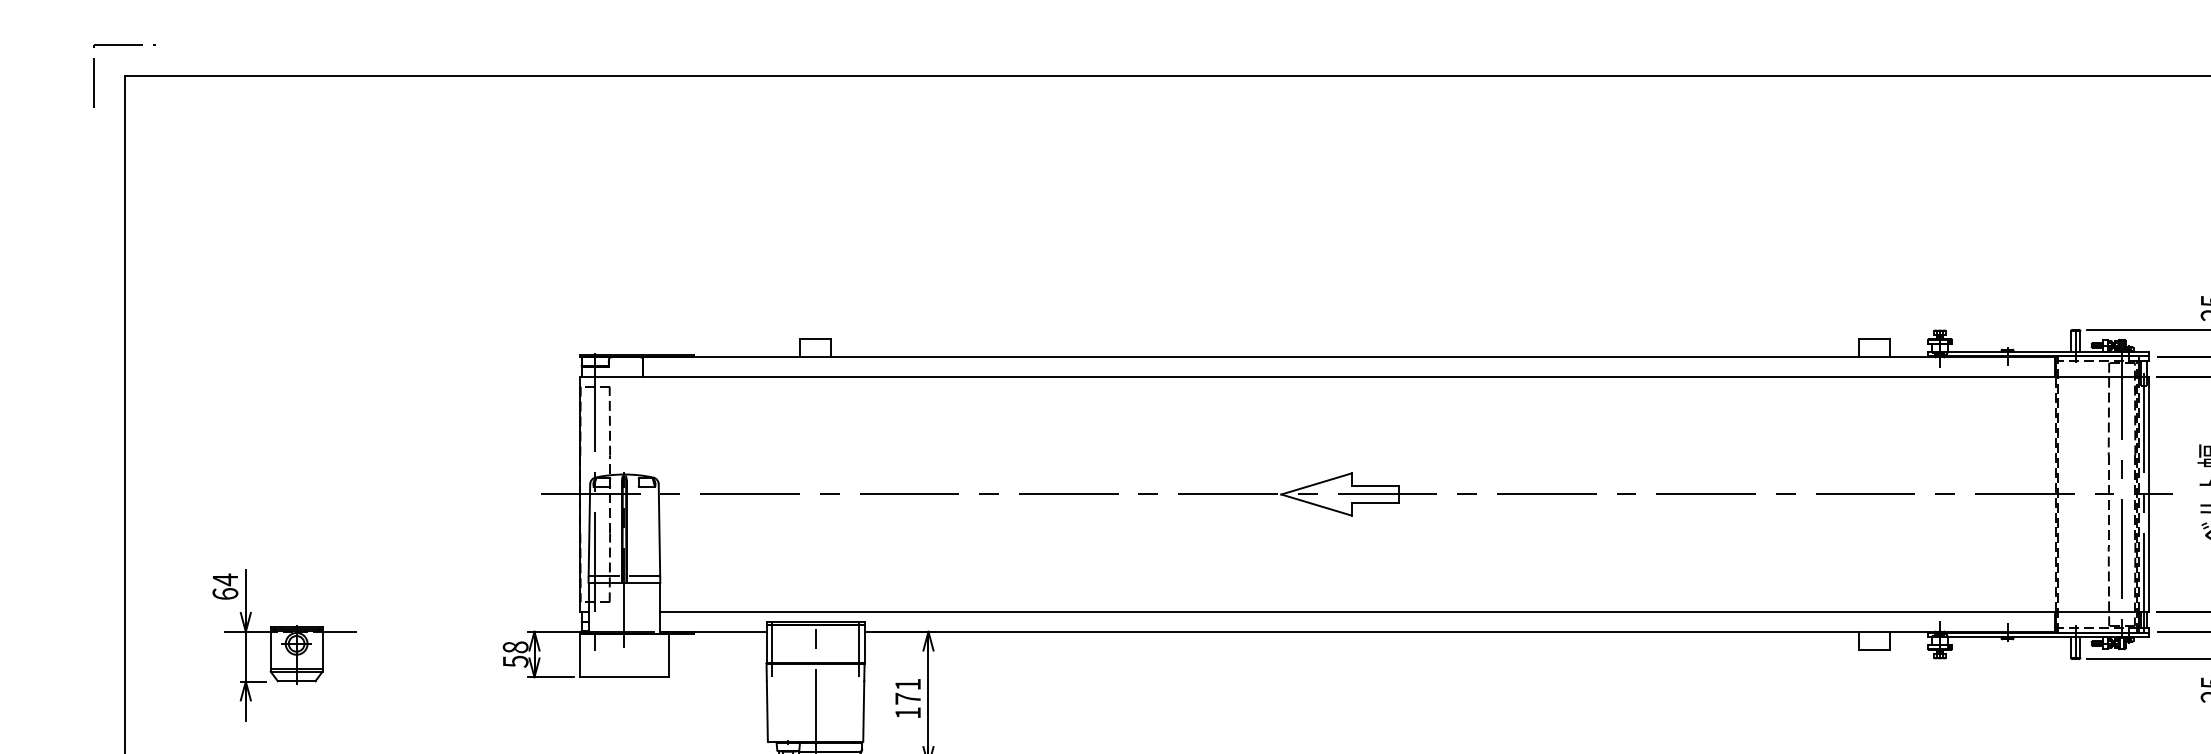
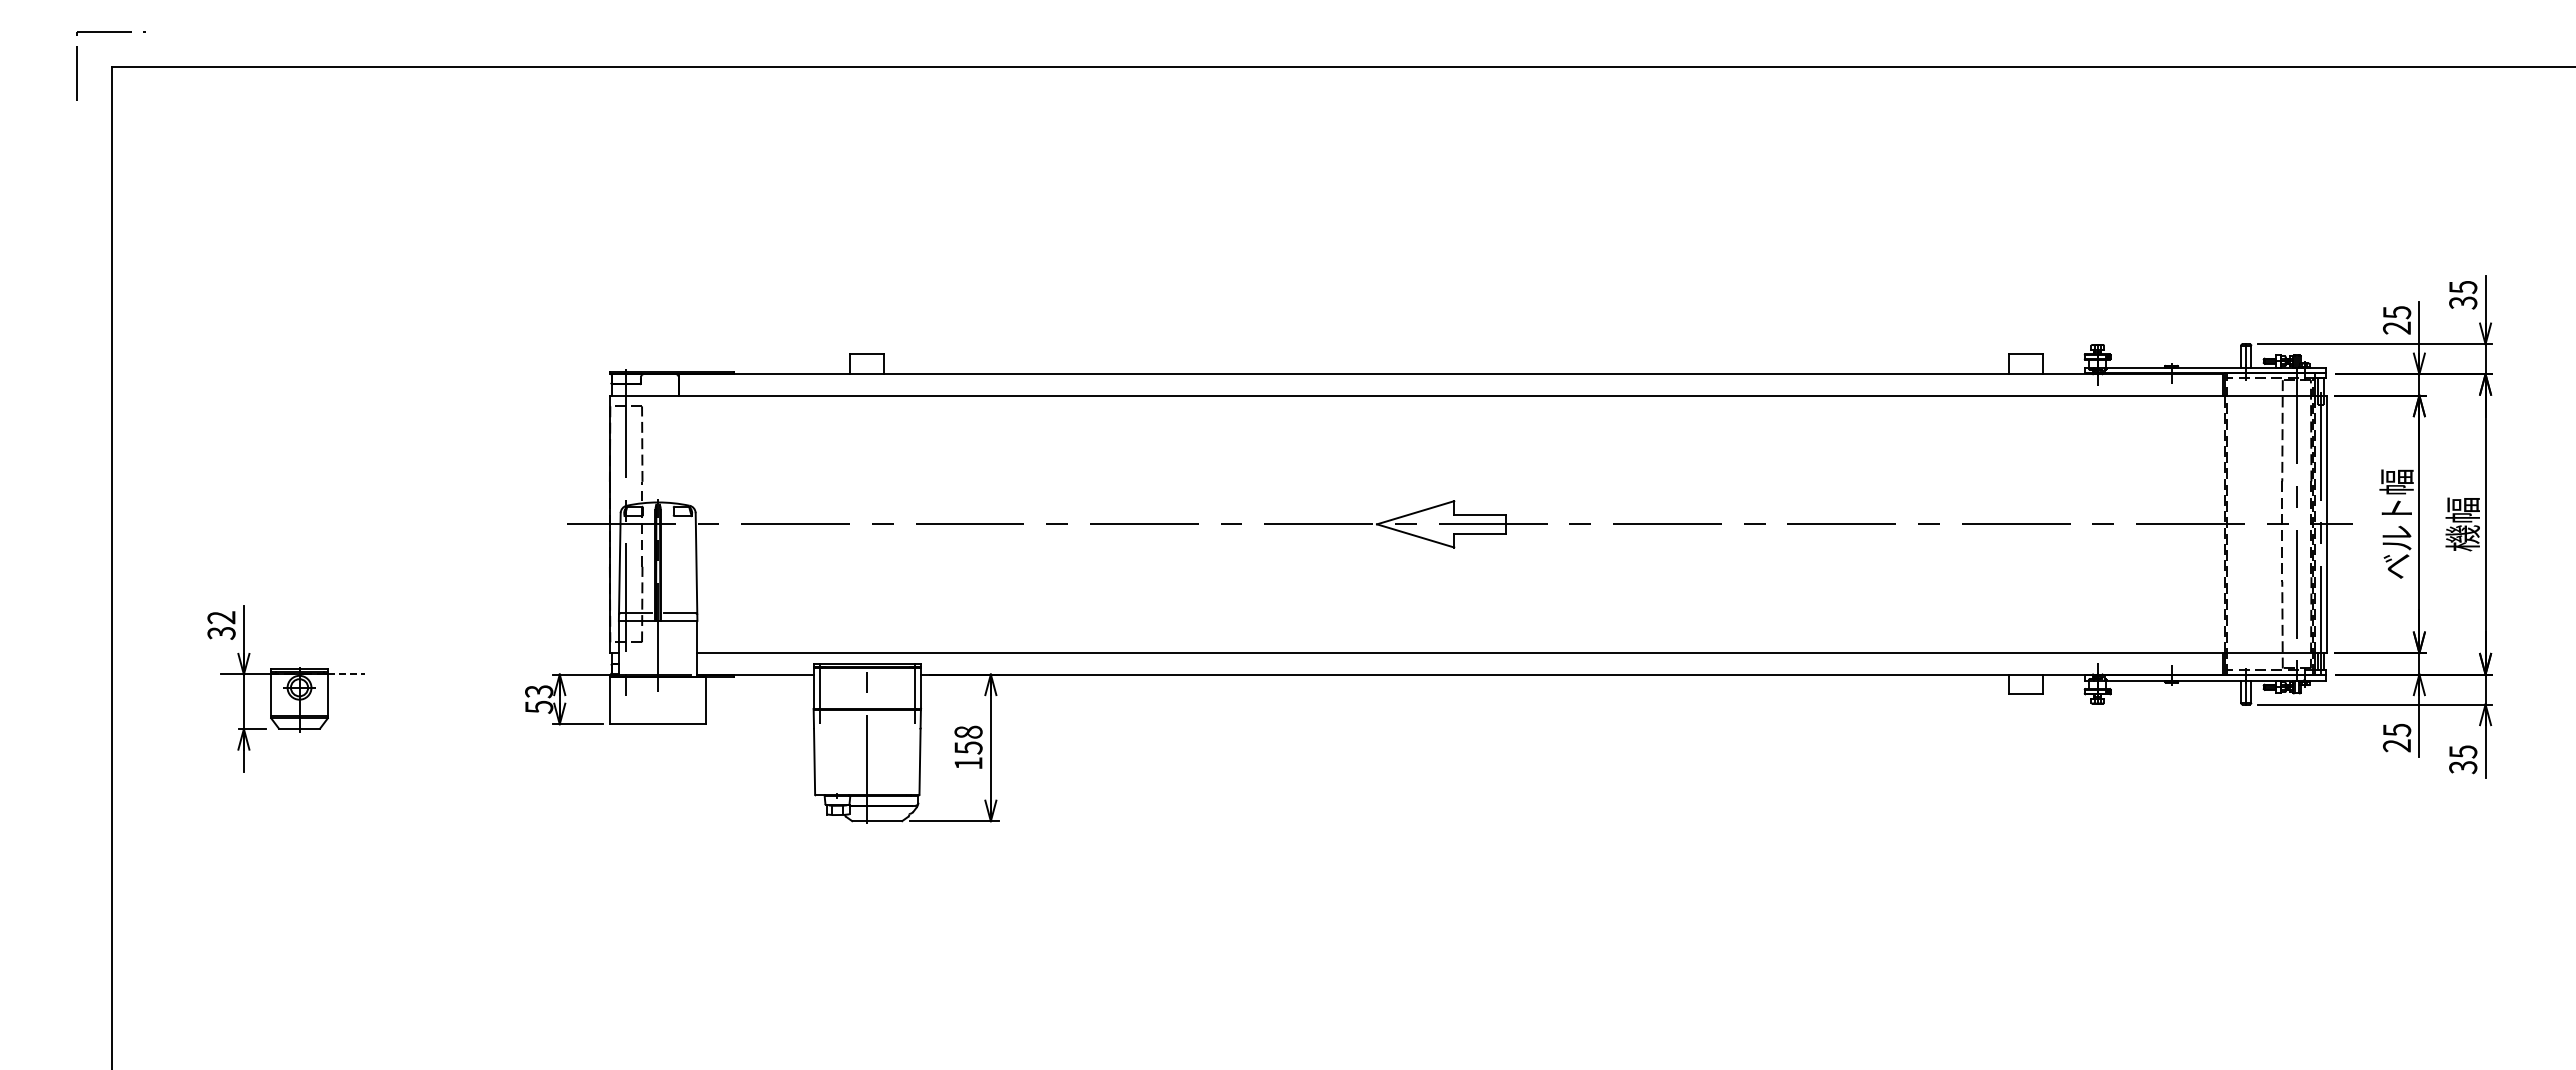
text: (225, 586) -> (221, 624), 64 -> 32
line: (339, 631) -> (346, 674), solid -> dashed
text: (515, 647) -> (539, 691), 58 -> 53
text: (908, 691) -> (968, 739), 171 -> 158

